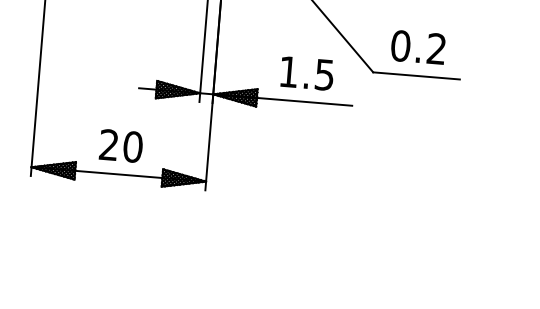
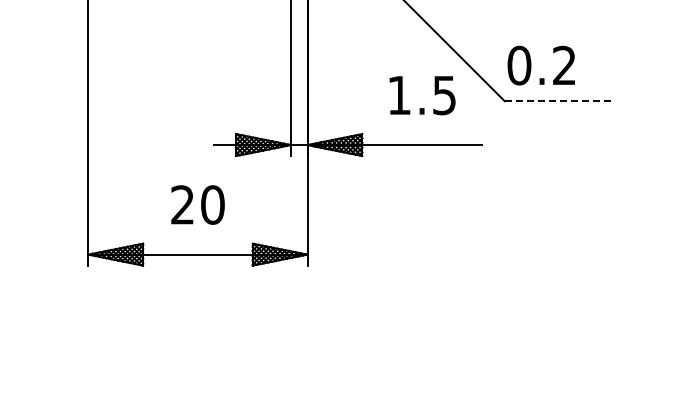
text: (417, 47) -> (540, 65), moved
text: (307, 73) -> (422, 95), moved
line: (416, 76) -> (559, 101), solid -> dashed
text: (120, 145) -> (197, 204), moved

